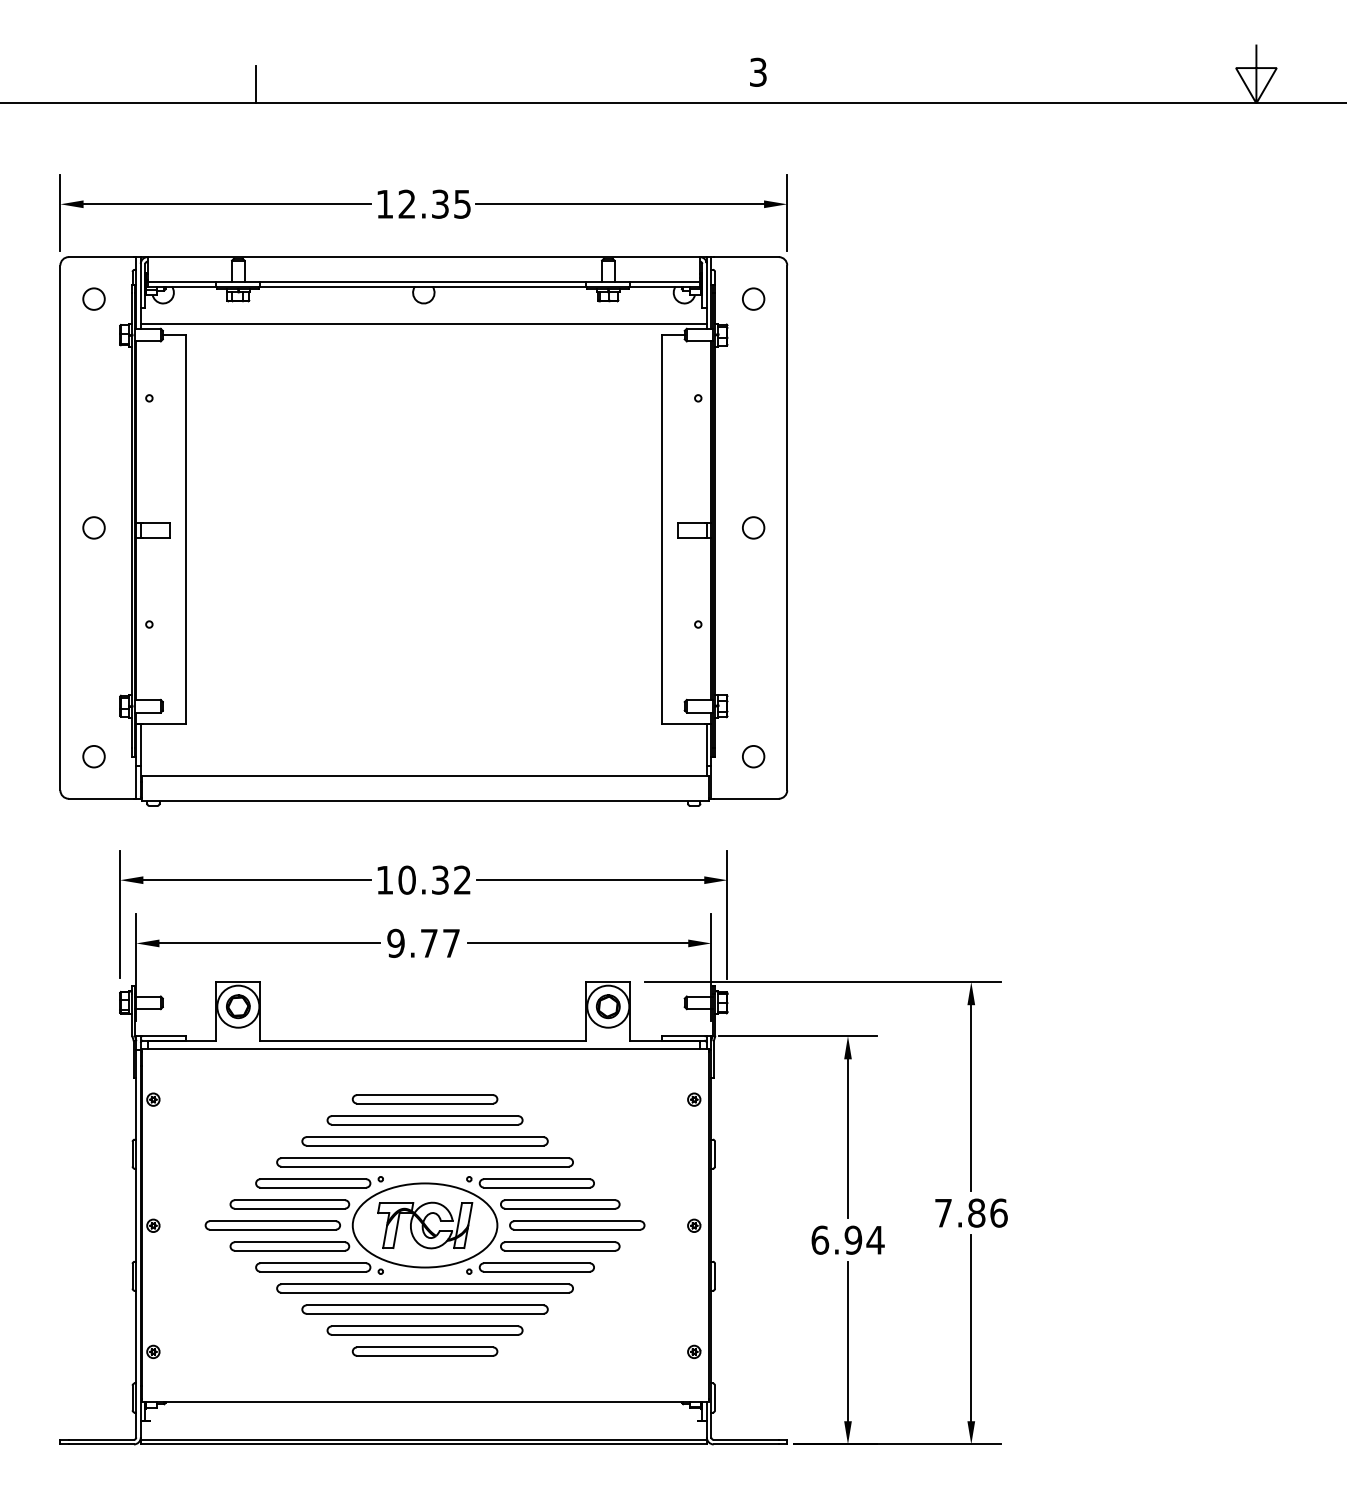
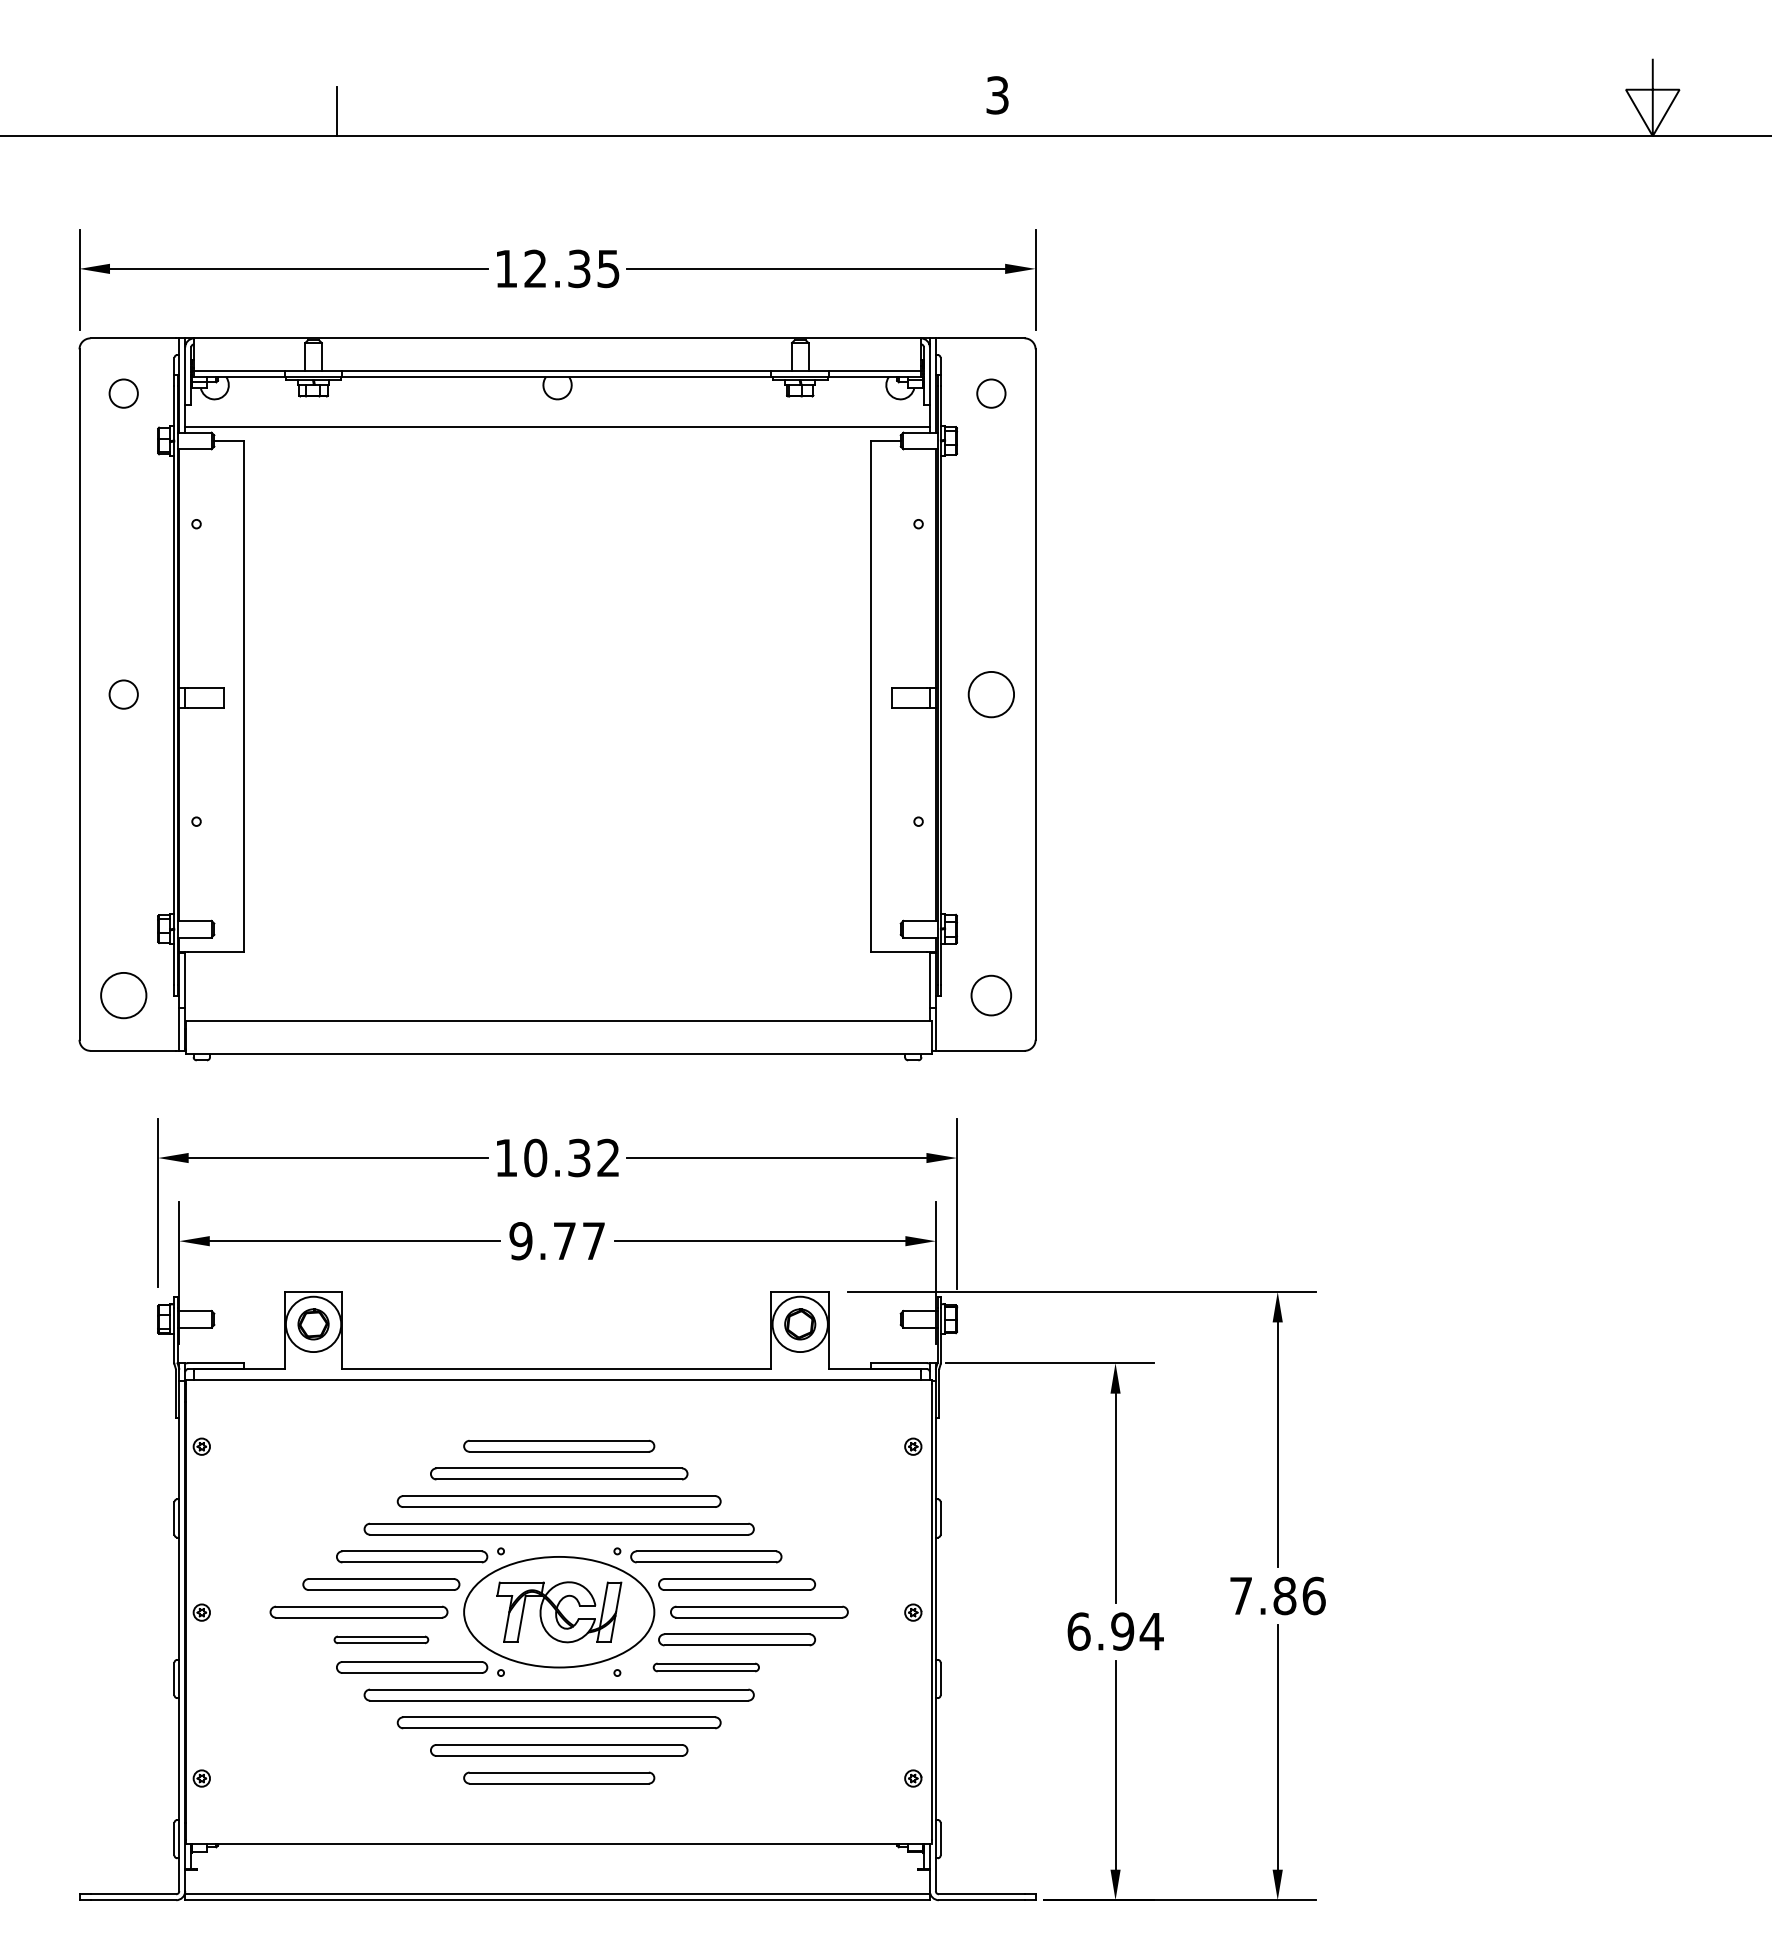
circle: (753, 527) -> (991, 694), size x1.6
circle: (93, 756) -> (123, 995), size x1.6
circle: (753, 756) -> (991, 995), size x1.4
part: (289, 1246) -> (381, 1639), size x0.6
part: (537, 1267) -> (706, 1667), size x0.7

